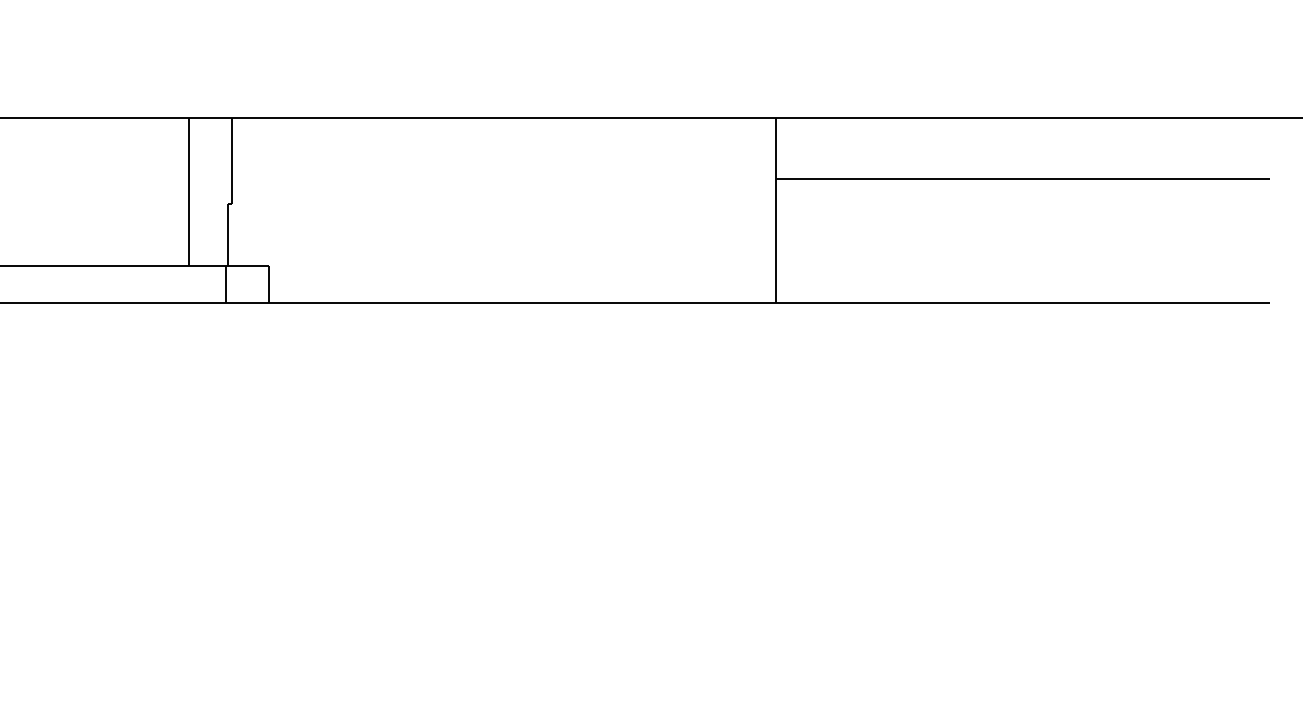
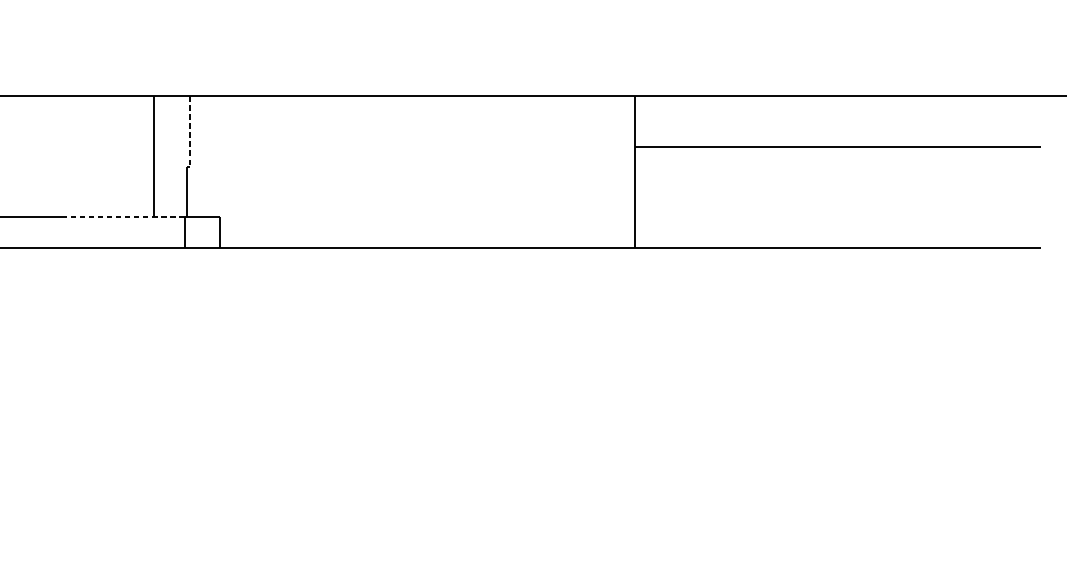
line: (231, 160) -> (189, 131), solid -> dashed
line: (151, 265) -> (123, 217), solid -> dashed

